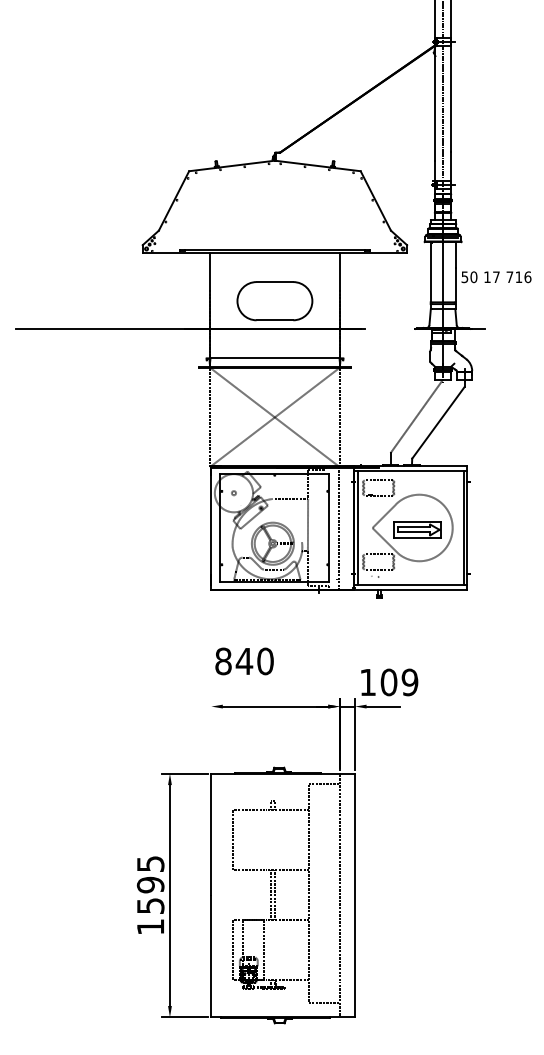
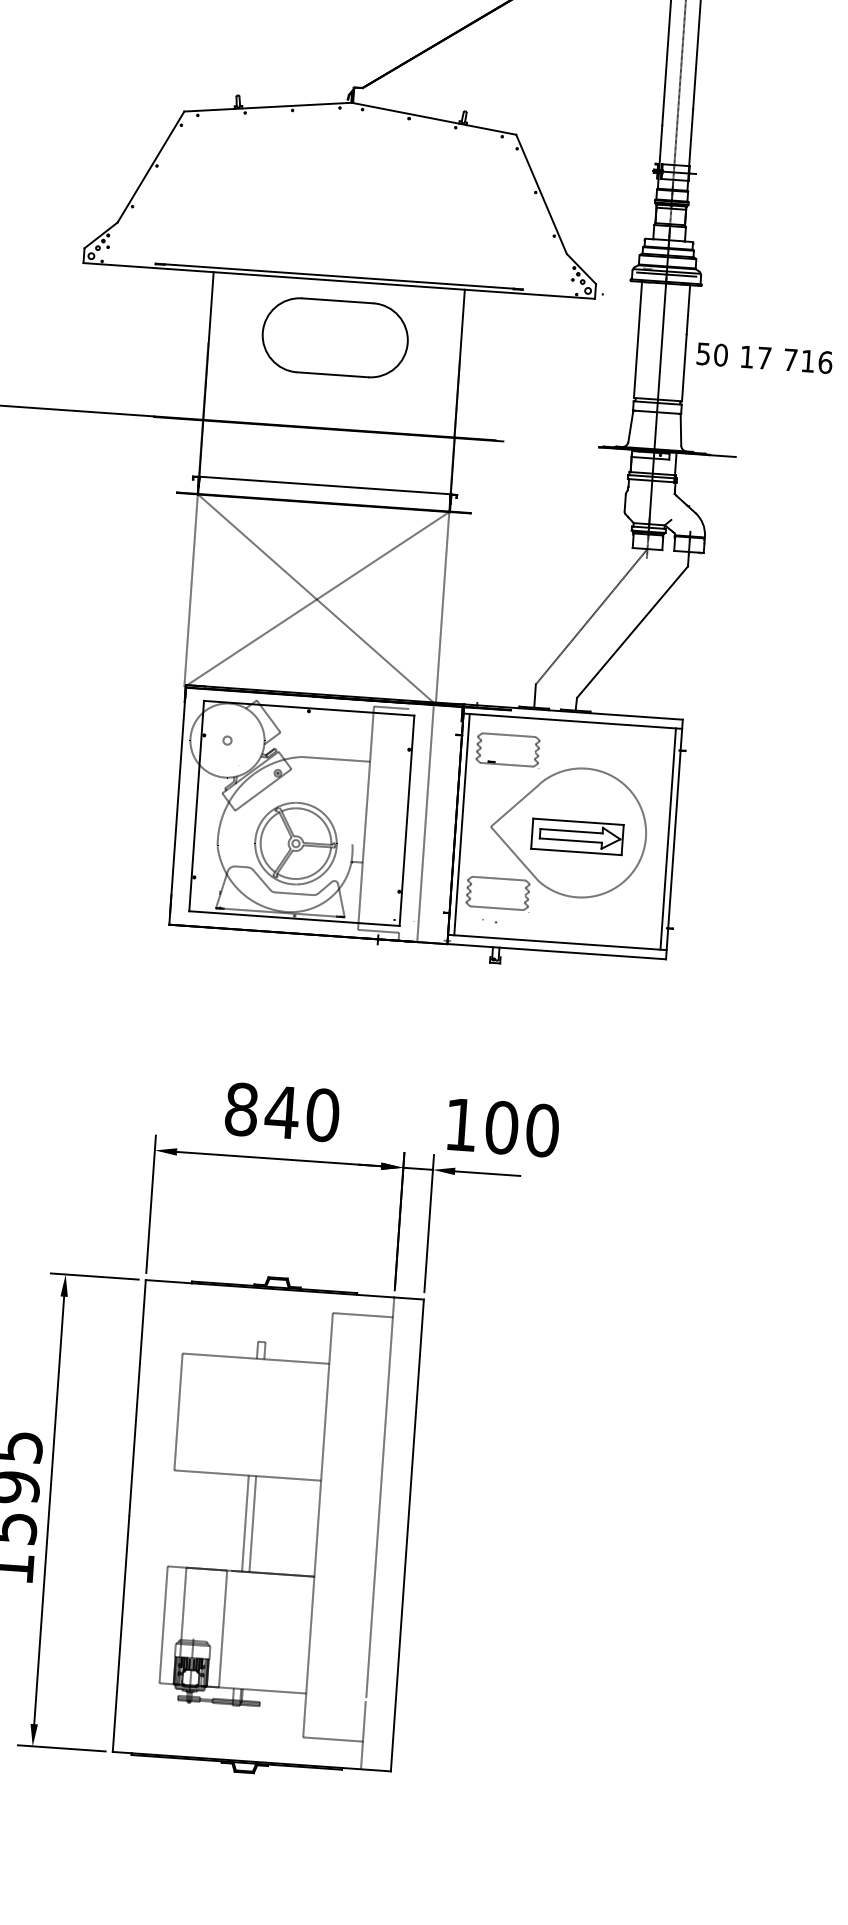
part: (274, 301) -> (334, 338), moved
text: (244, 661) -> (282, 1112), moved
text: (409, 682) -> (541, 1130), 109 -> 100
line: (211, 733) -> (151, 1202), added

